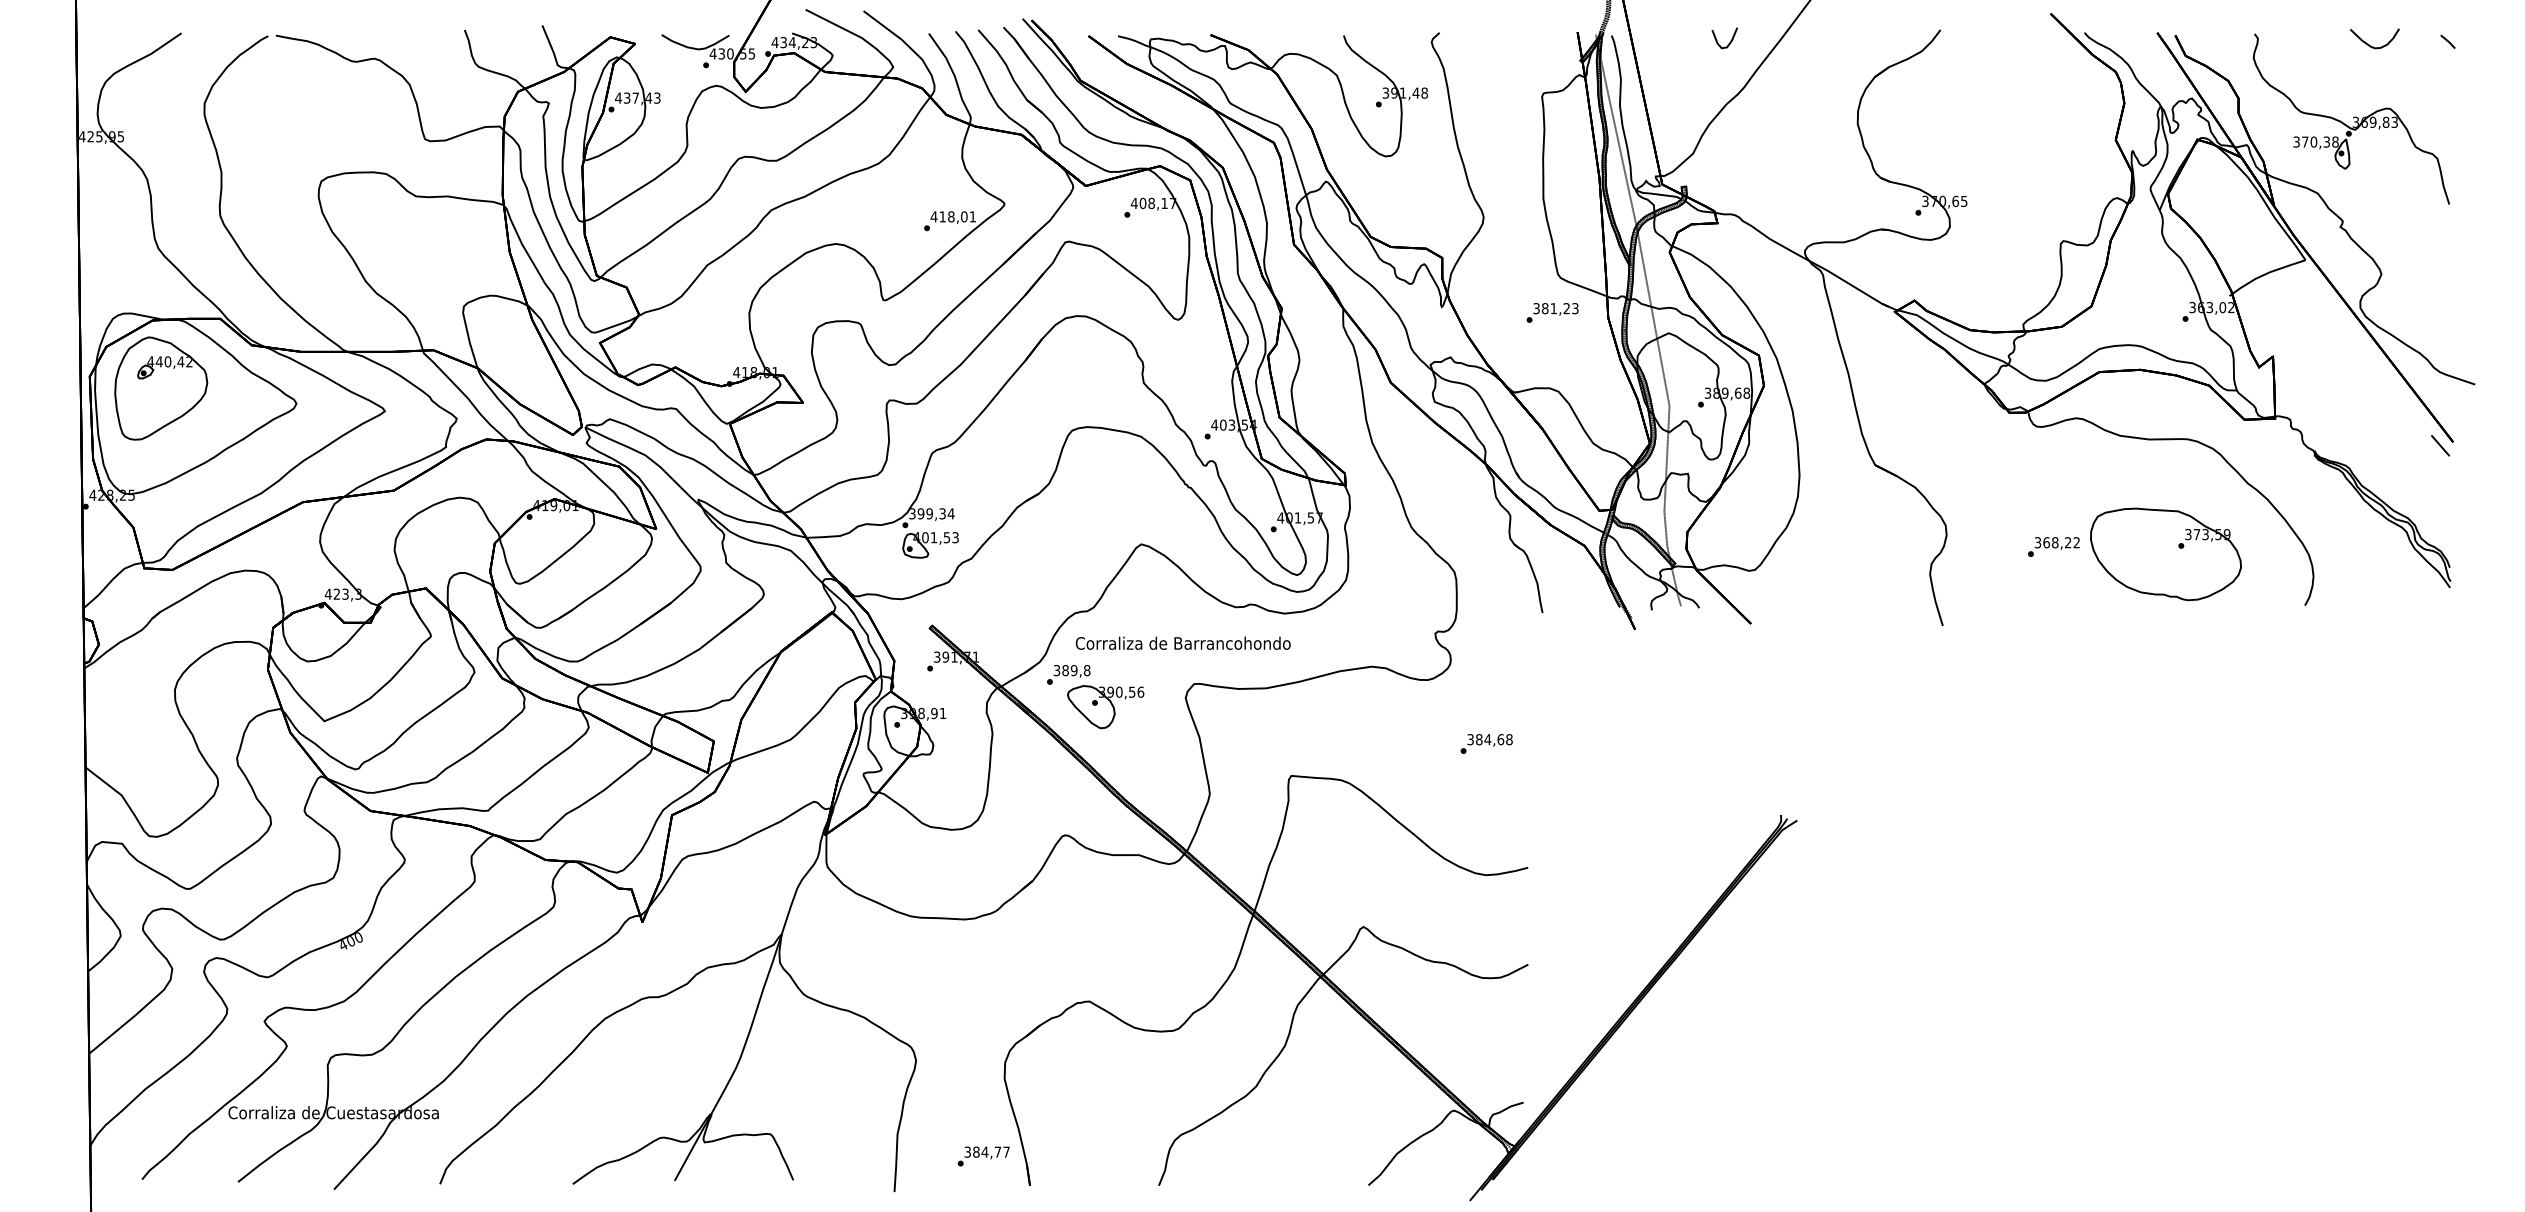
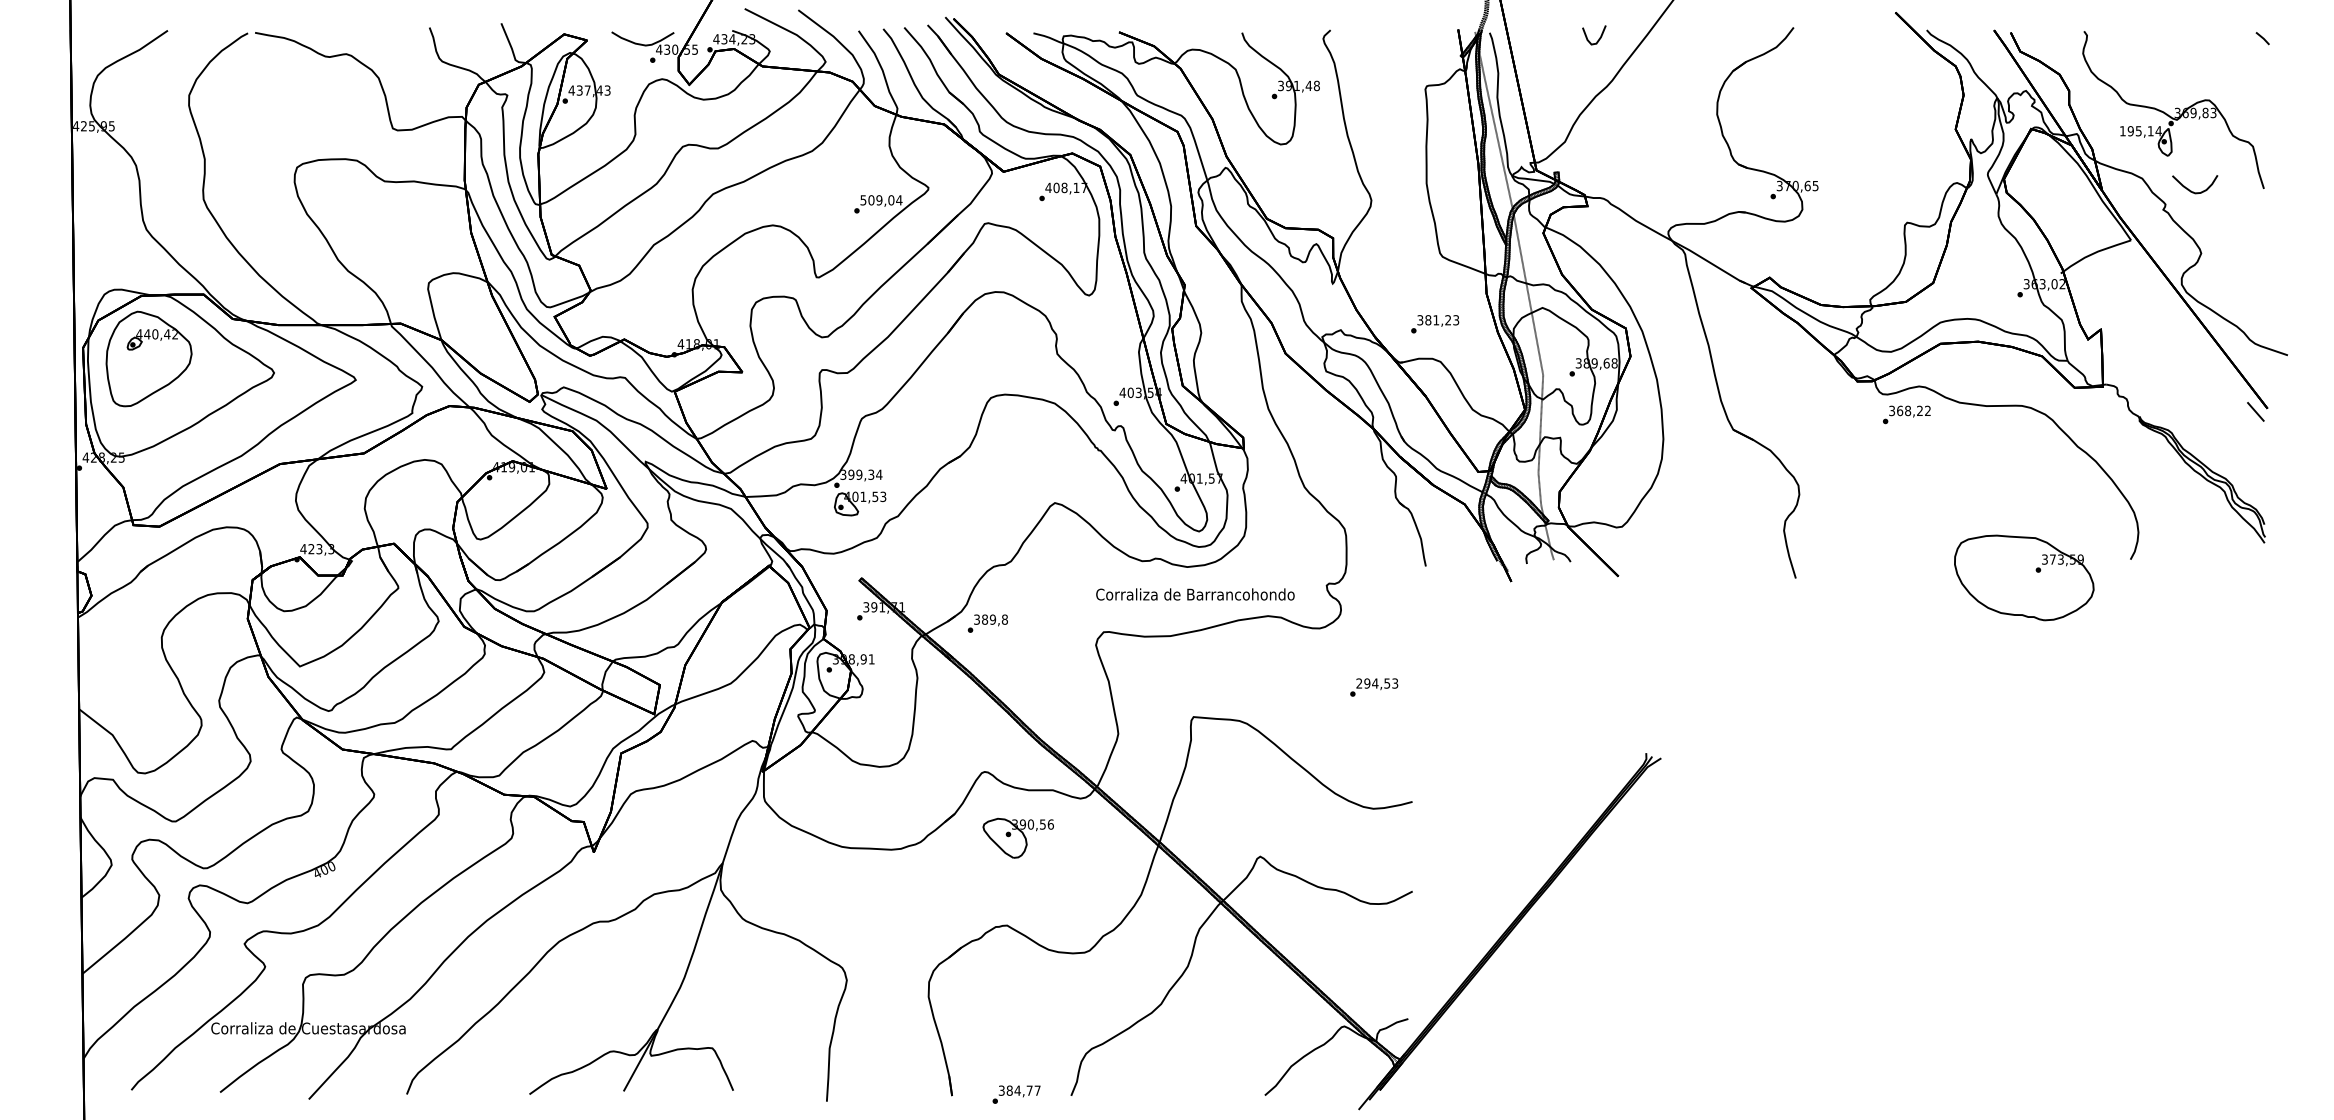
curve: (2368, 43) -> (2189, 188), moved
text: (2315, 141) -> (2140, 130), 370,38 -> 195,14
text: (953, 216) -> (881, 199), 418,01 -> 509,04
text: (1552, 312) -> (1435, 323), moved
text: (2053, 546) -> (1906, 414), moved
part: (2165, 554) -> (2023, 578), moved
text: (1182, 642) -> (1194, 593), moved
part: (1105, 707) -> (1018, 838), moved
text: (1489, 739) -> (1376, 683), 384,68 -> 294,53
text: (983, 1156) -> (1016, 1094), moved

